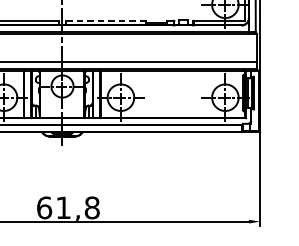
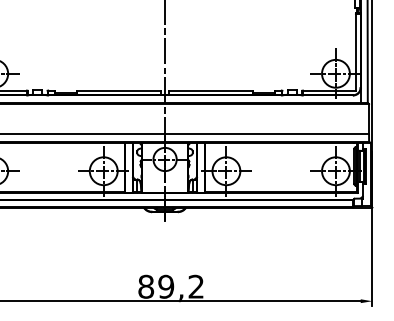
line: (105, 20) -> (210, 90), dashed -> solid
text: (68, 207) -> (171, 286), 61,8 -> 89,2

